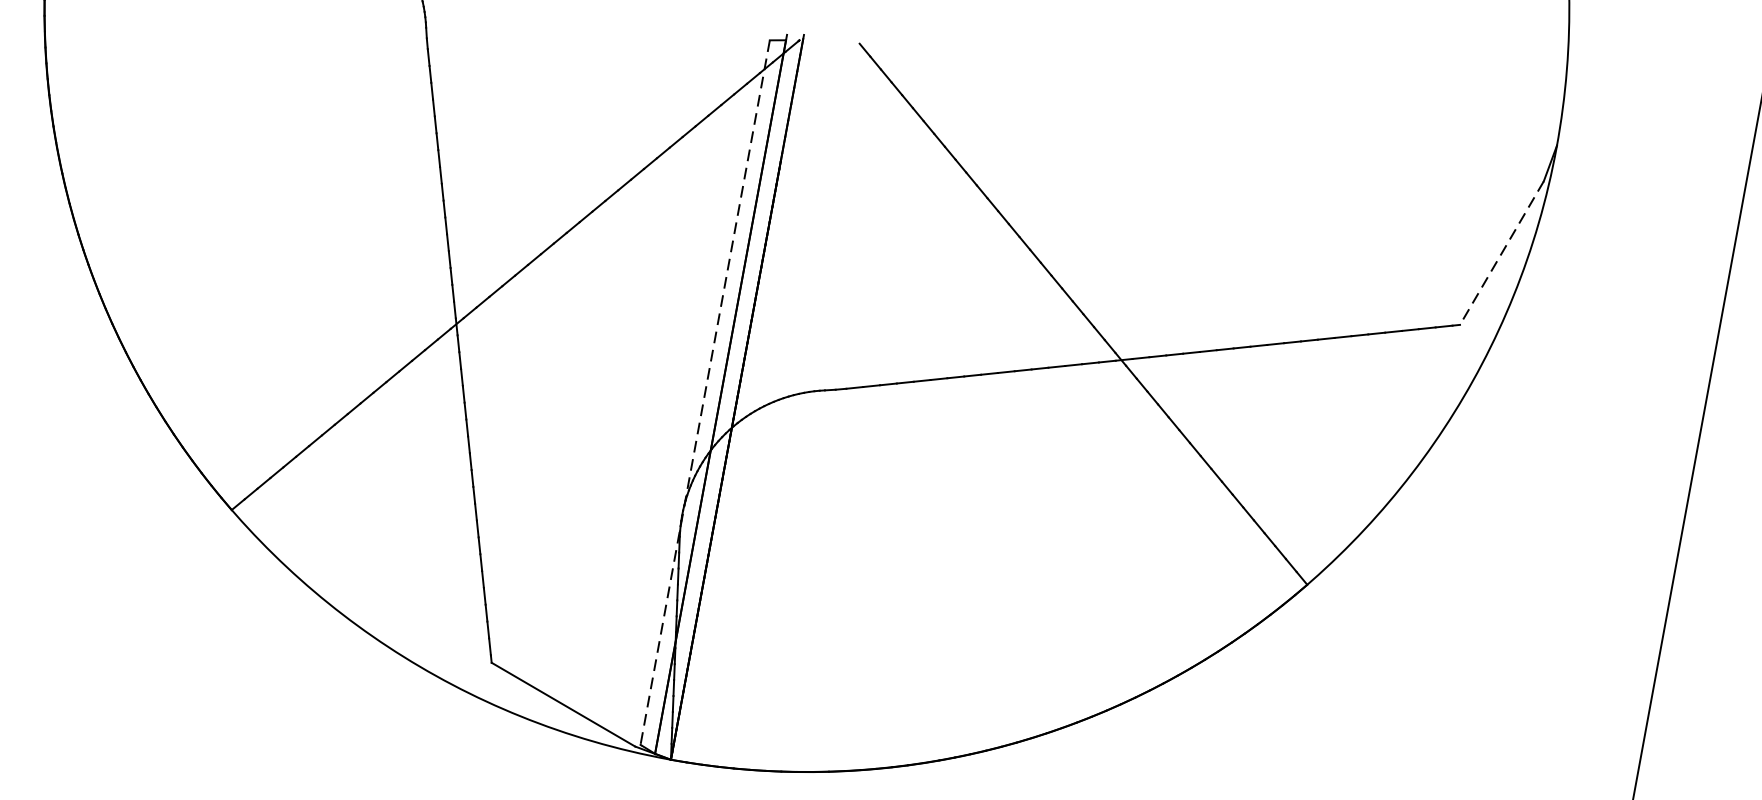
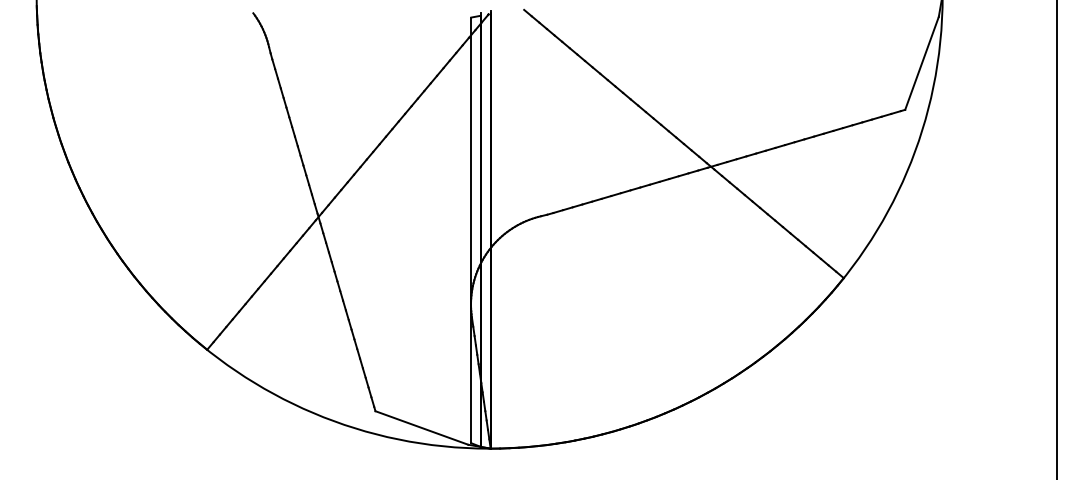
line: (1501, 253) -> (921, 63), dashed -> solid
line: (705, 392) -> (471, 230), dashed -> solid

